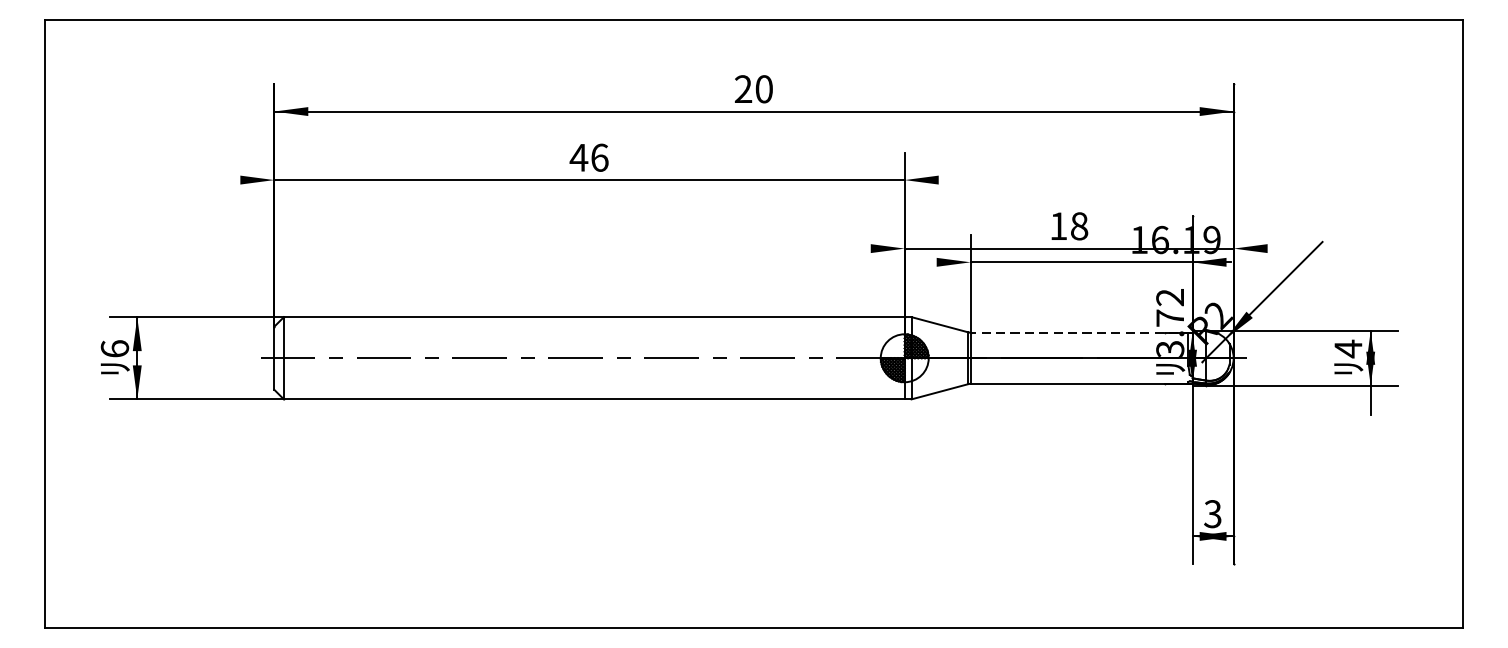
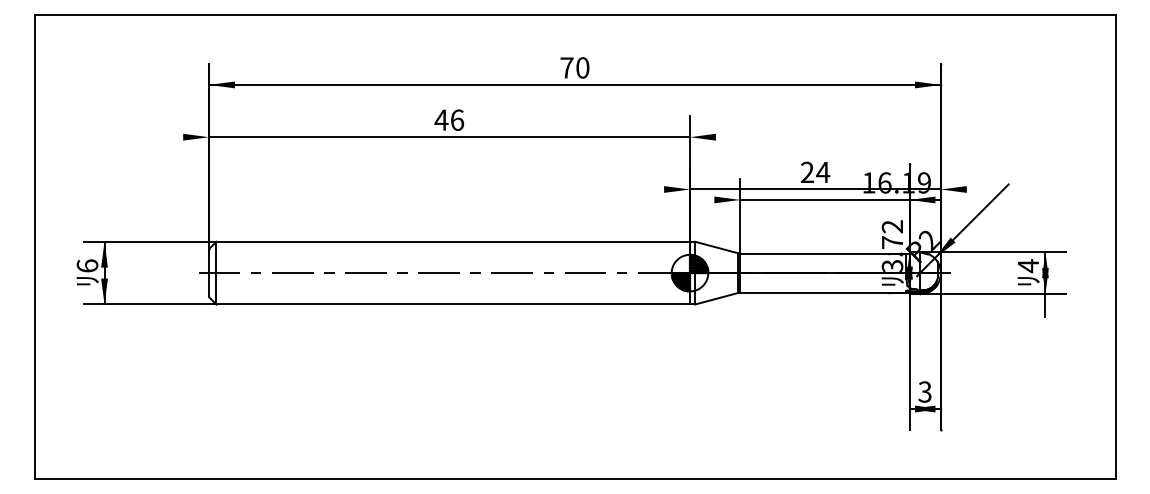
text: (742, 88) -> (566, 67), 20 -> 70
text: (1069, 226) -> (815, 172), 18 -> 24
line: (1081, 332) -> (824, 253), dashed -> solid

